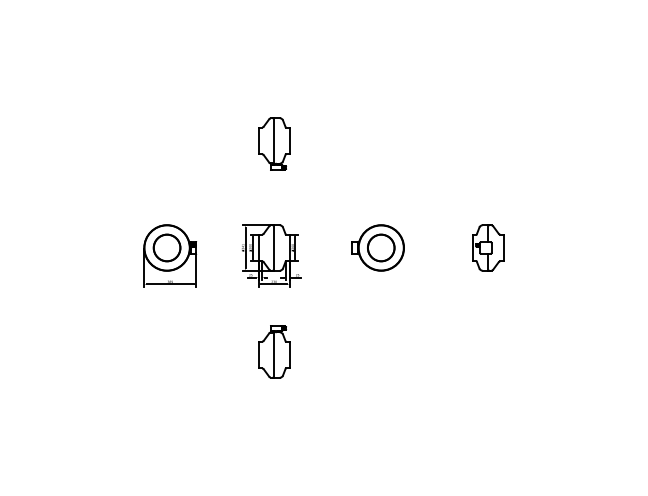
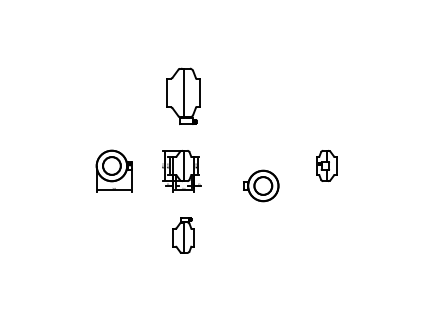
part: (273, 144) -> (183, 96), size x1.6
part: (378, 247) -> (261, 185), moved

